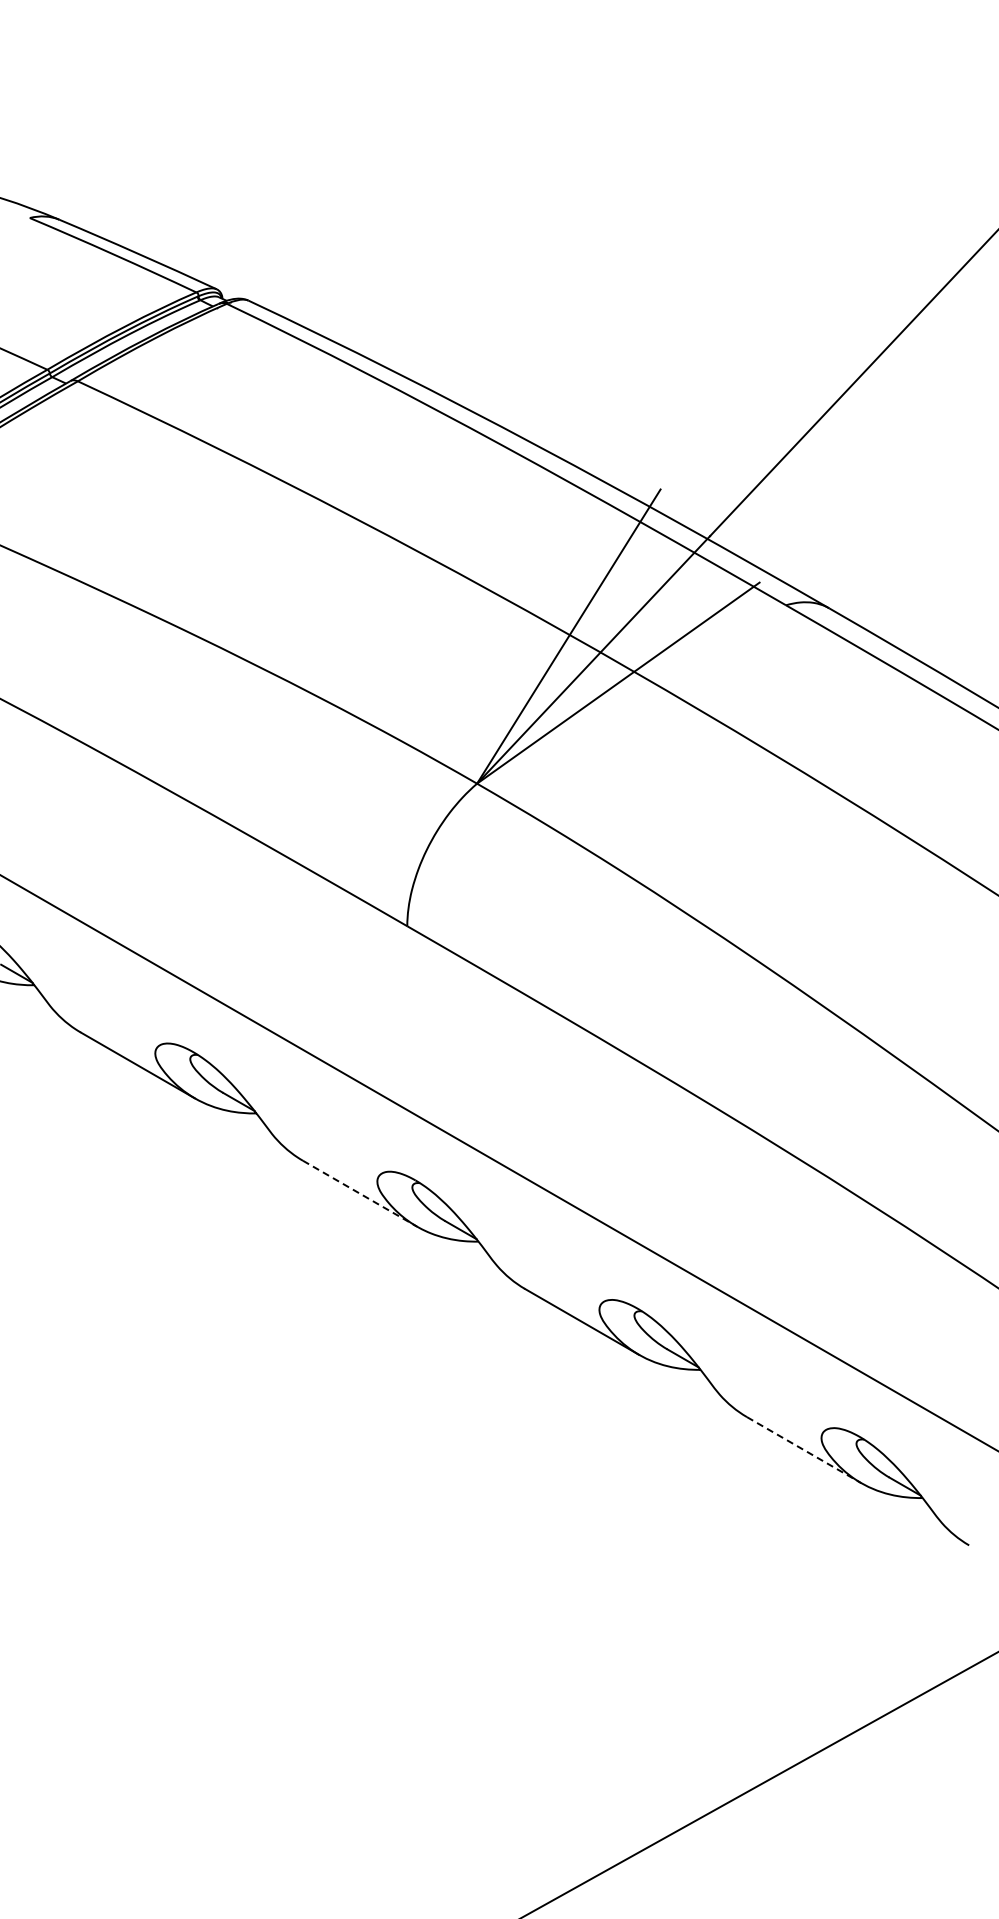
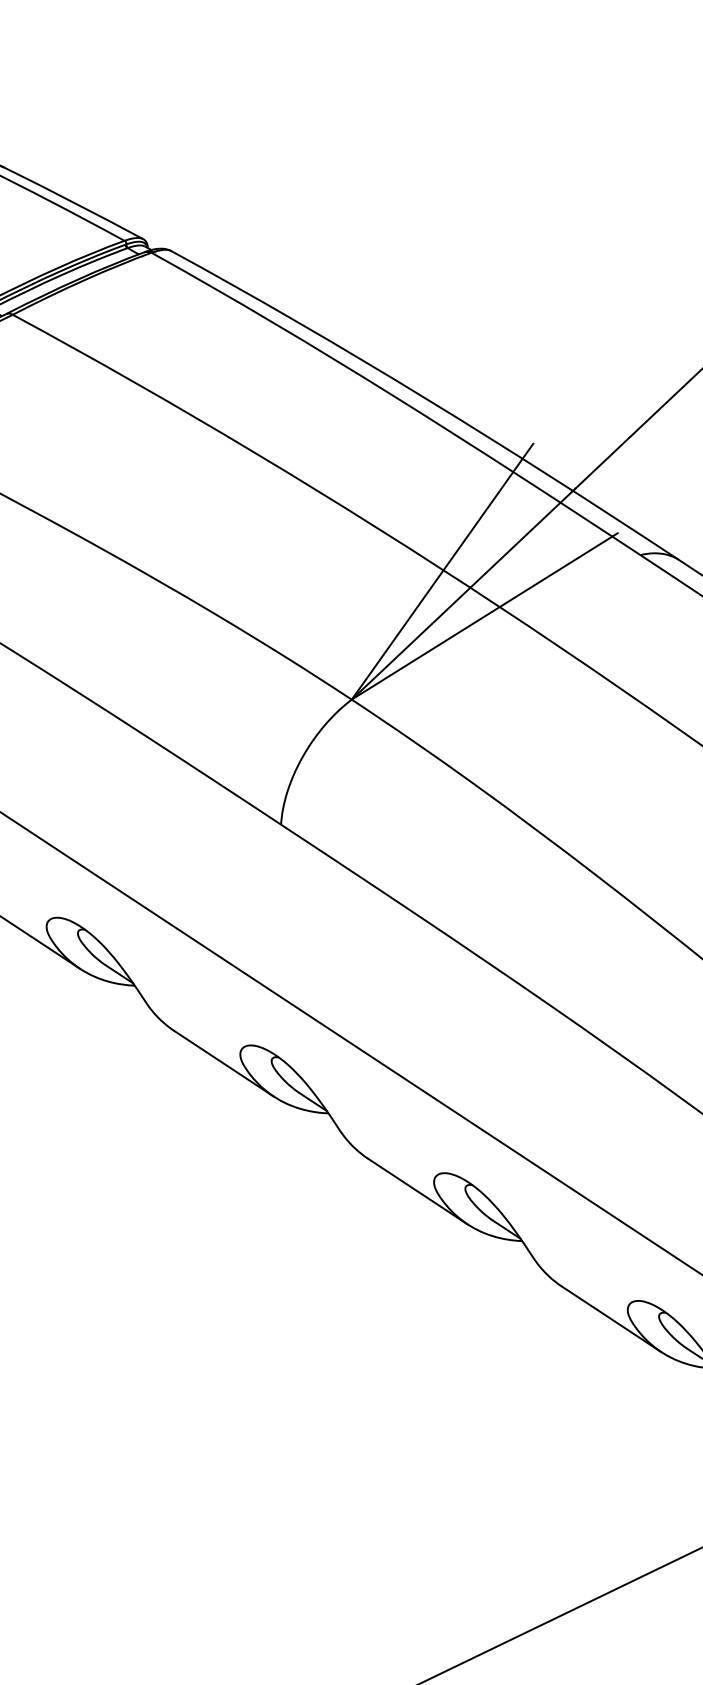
line: (360, 1193) -> (224, 1063), dashed -> solid
line: (804, 1450) -> (611, 1319), dashed -> solid

